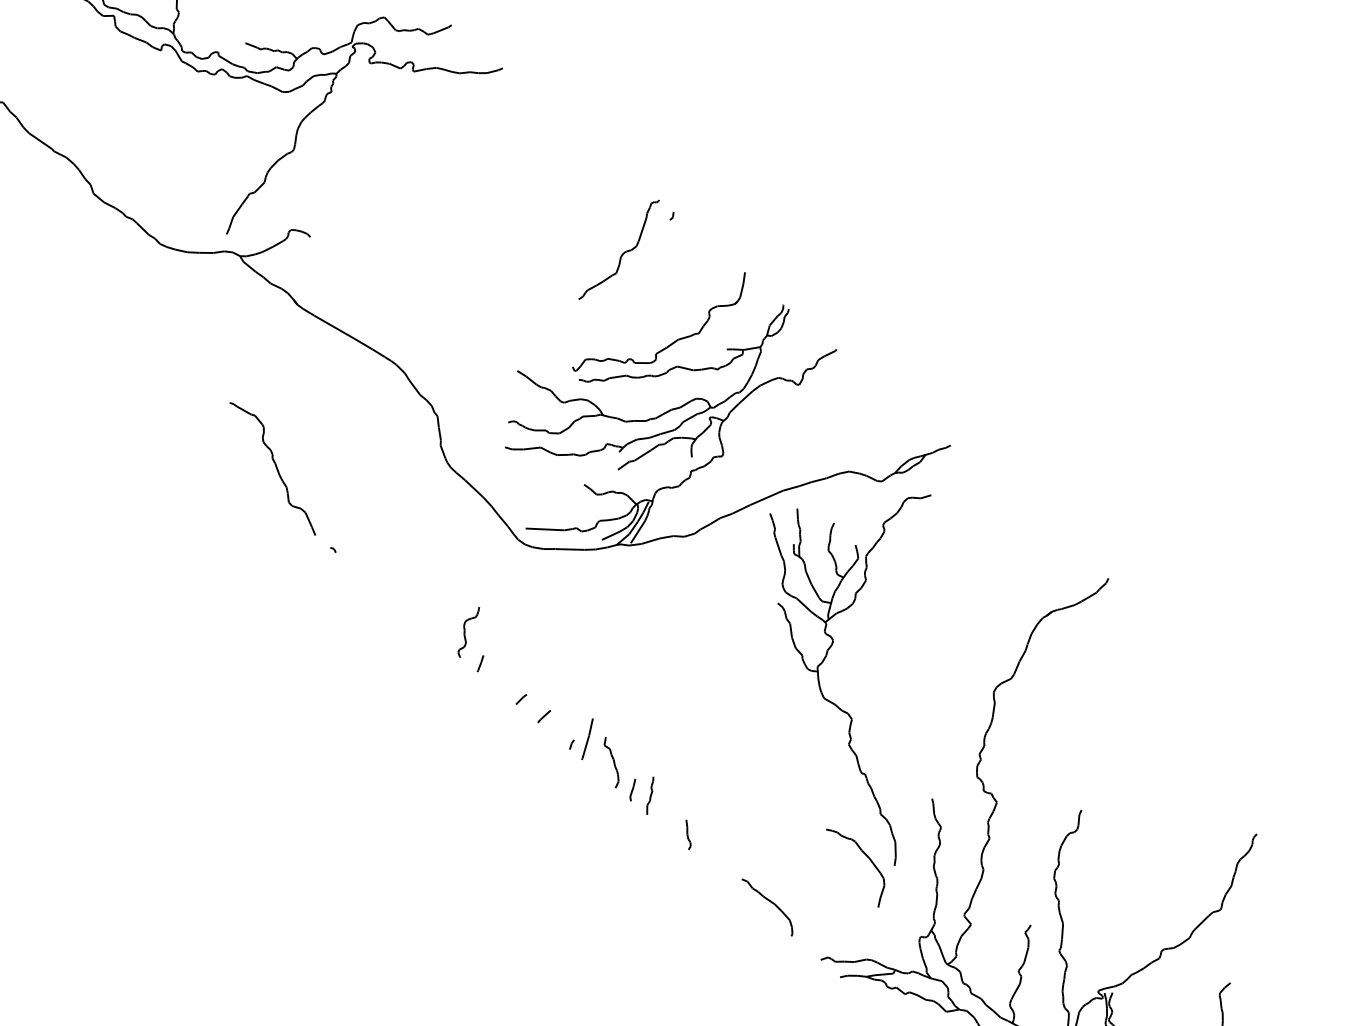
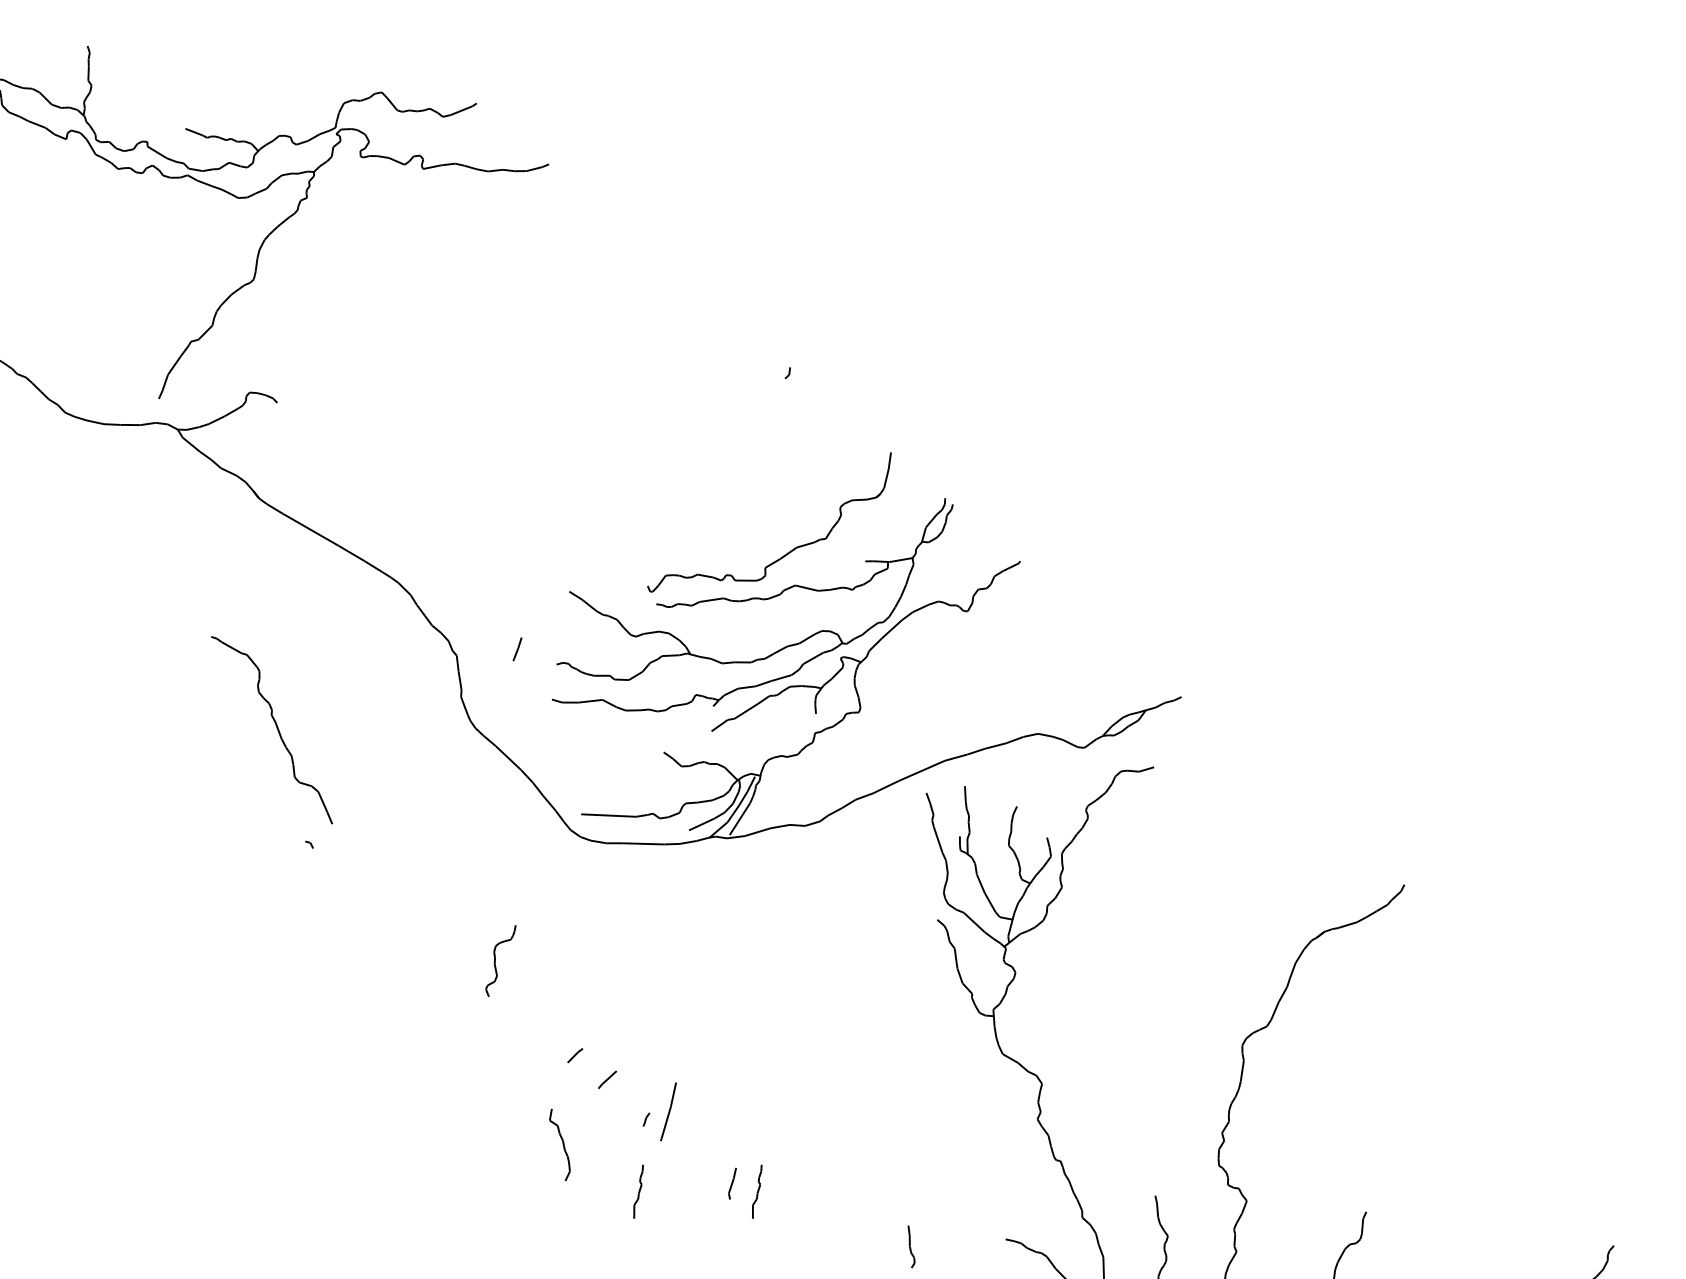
curve: (622, 253) -> (717, 425), removed
curve: (275, 467) -> (275, 728), moved
line: (480, 663) -> (517, 649), moved
curve: (613, 762) -> (562, 1144), moved
curve: (566, 795) -> (638, 1191), added
curve: (688, 834) -> (911, 1246), moved

